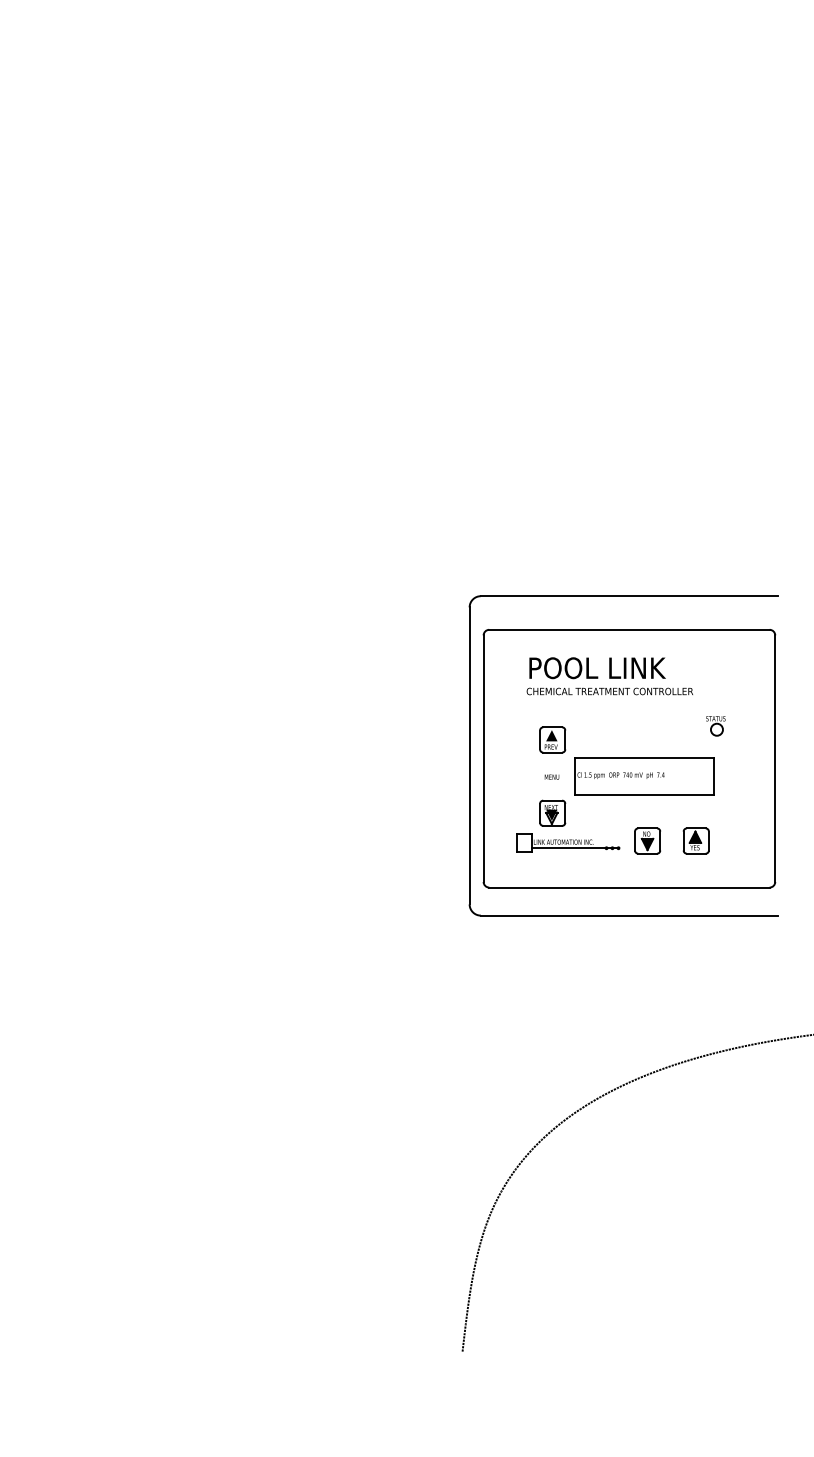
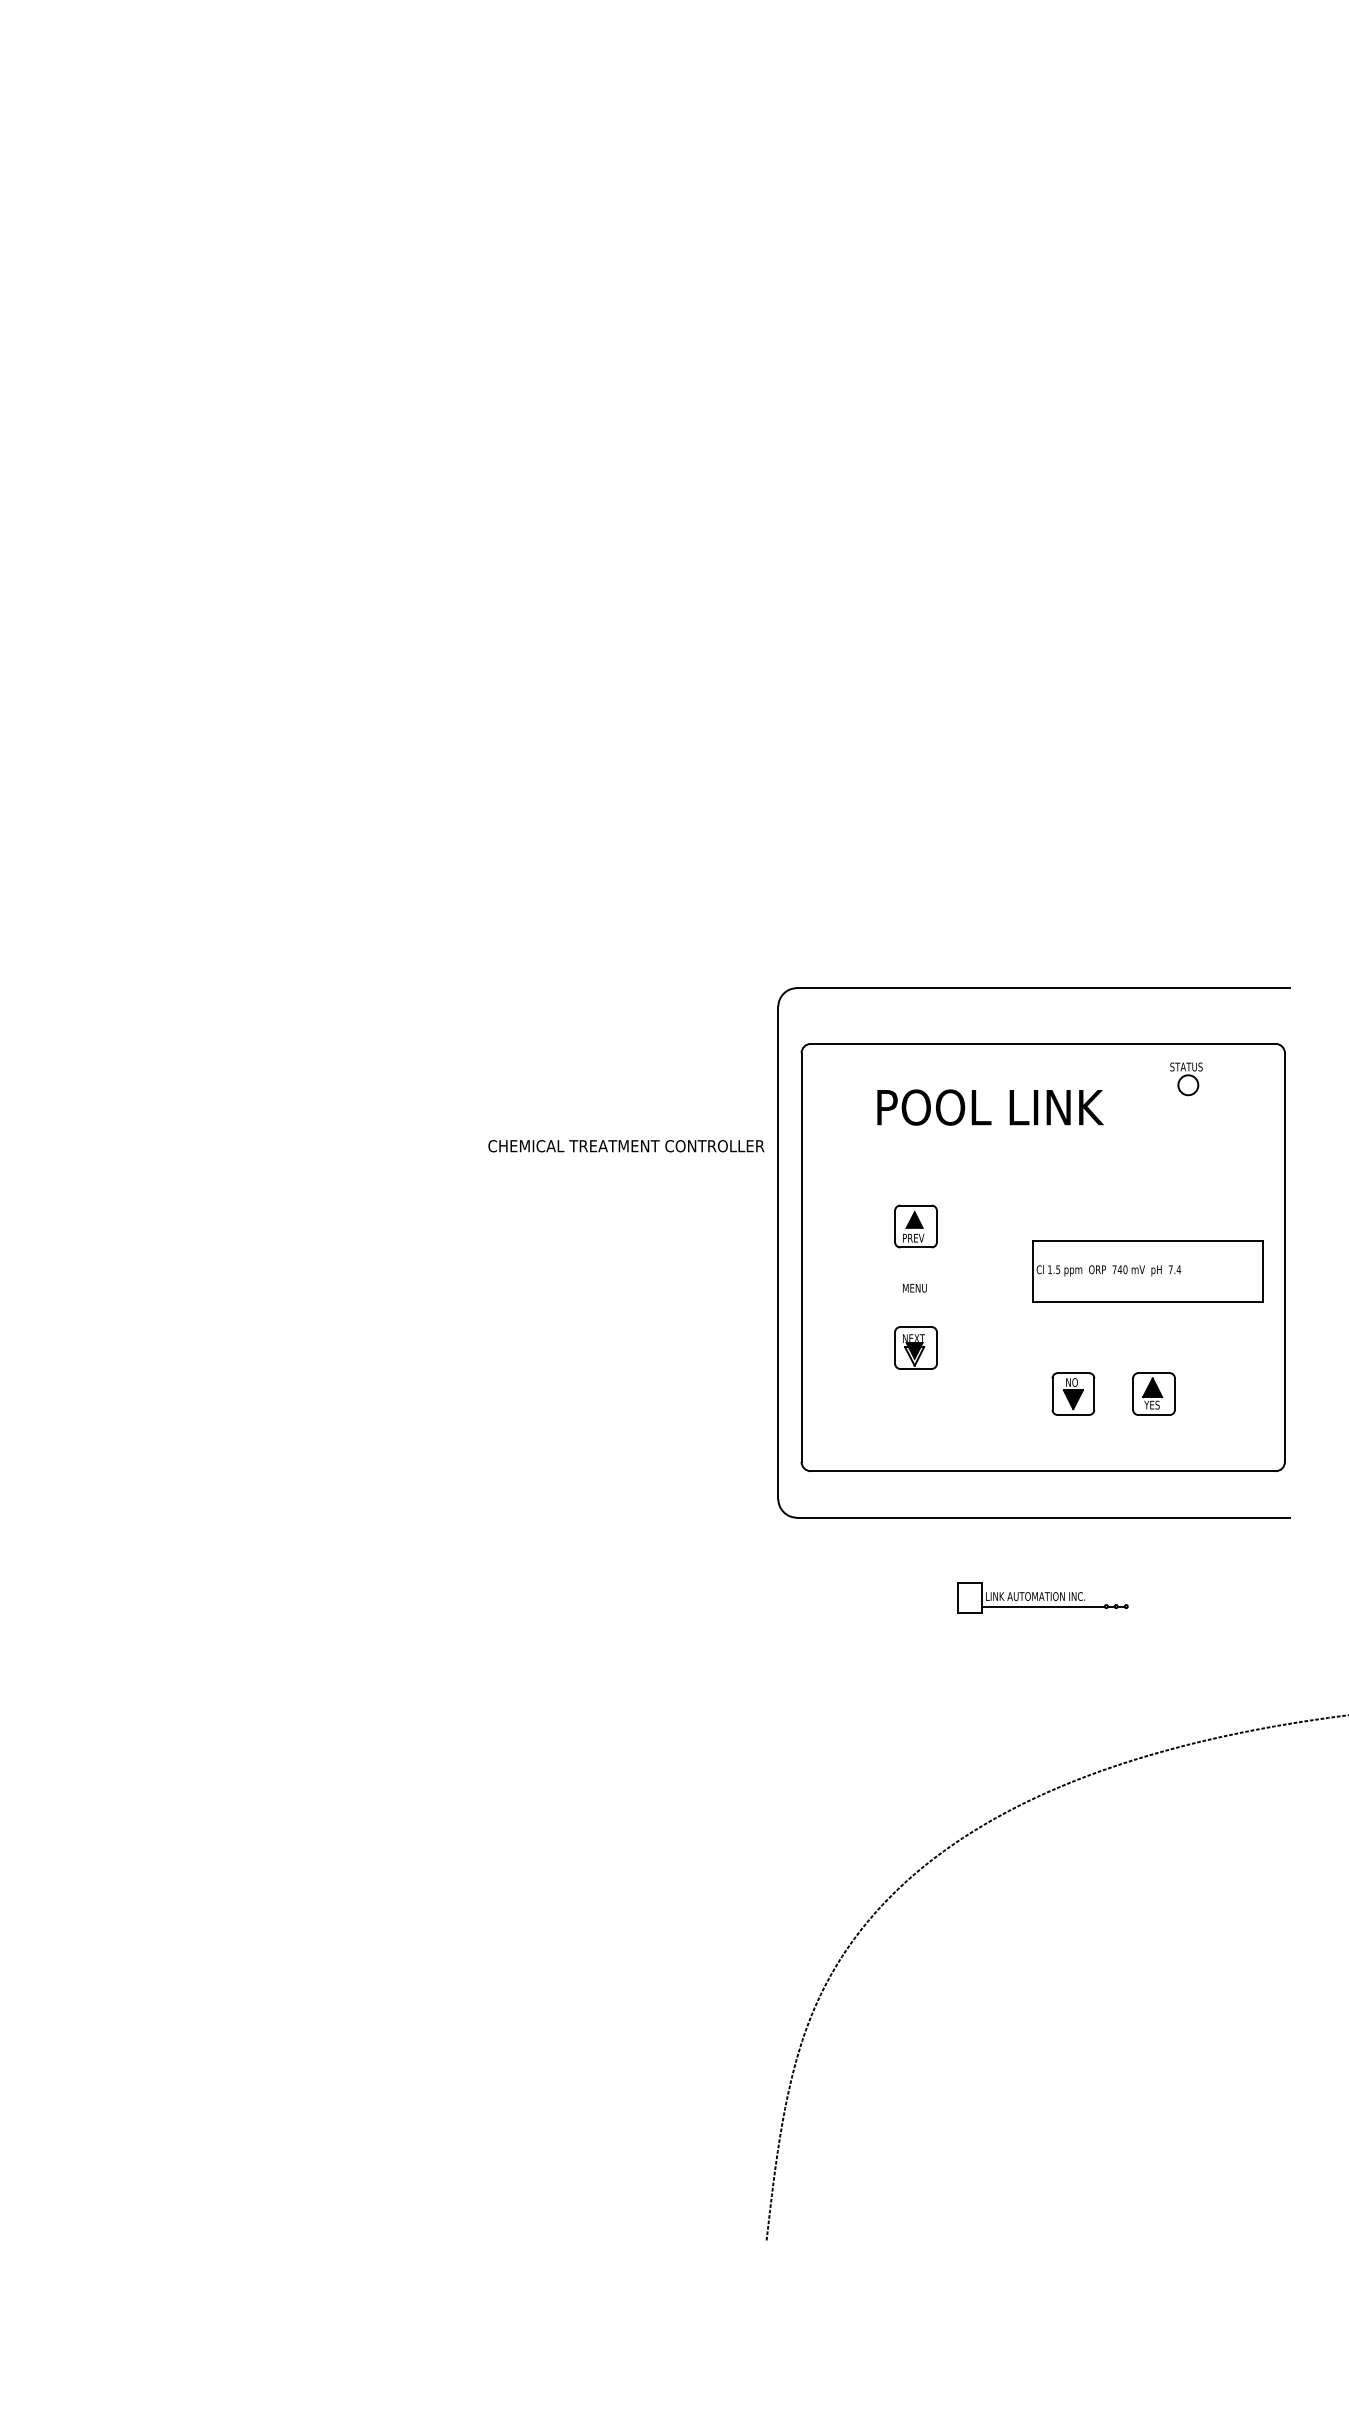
text: (609, 691) -> (625, 1146), moved
part: (715, 726) -> (1185, 1079), moved
part: (644, 776) -> (1147, 1272), moved
part: (568, 842) -> (1043, 1597), moved

